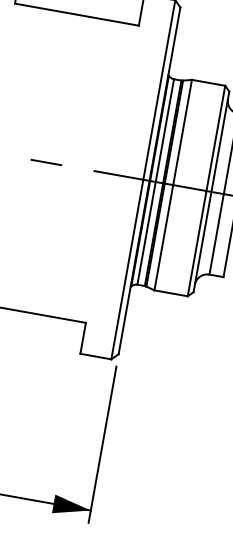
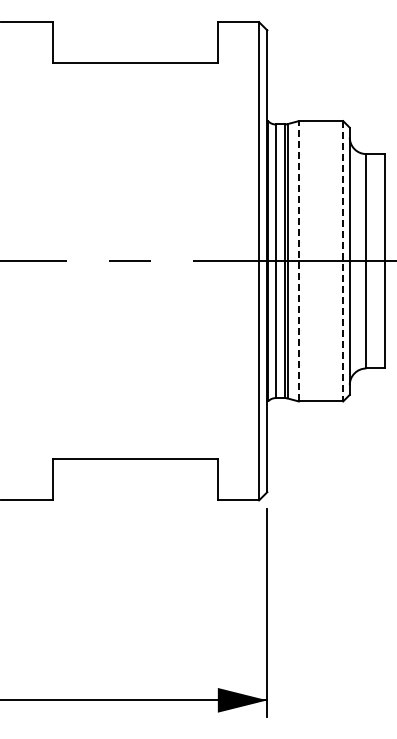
line: (173, 184) -> (298, 260), solid -> dashed
line: (206, 191) -> (343, 261), solid -> dashed

